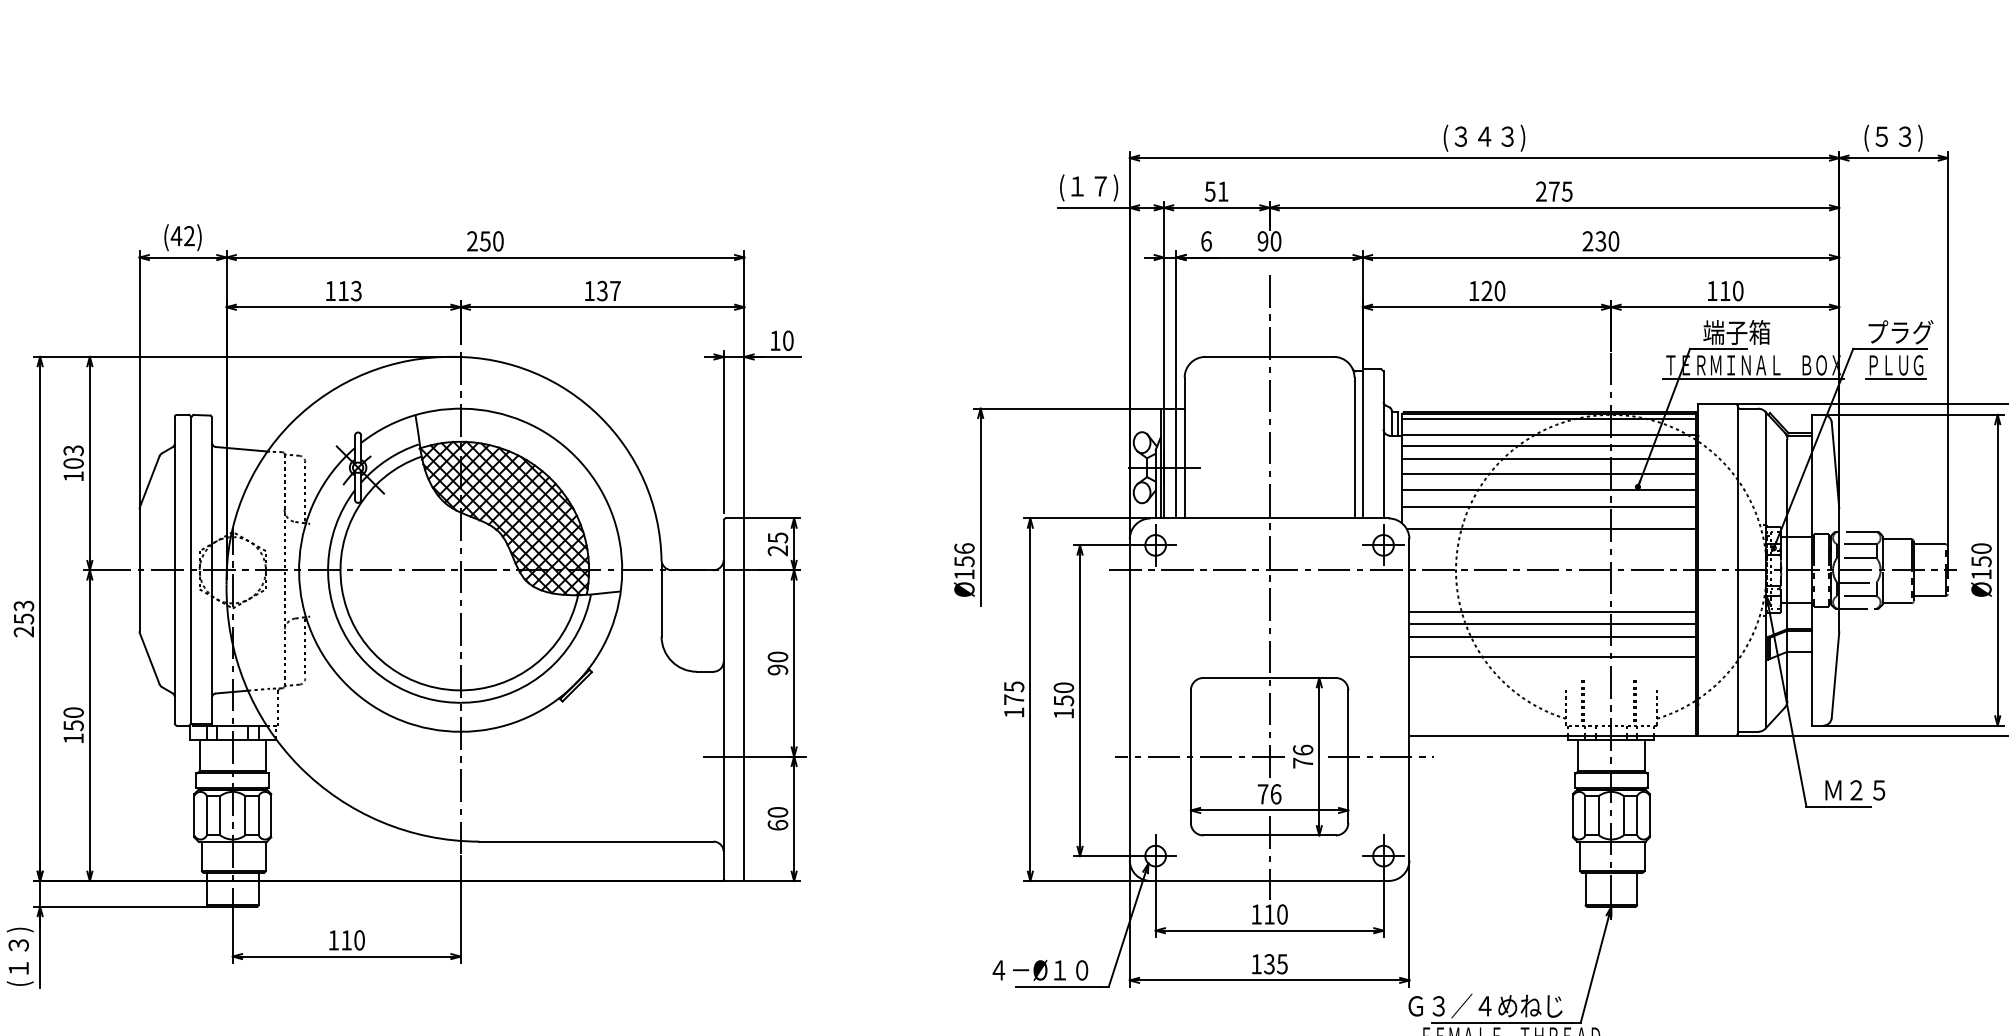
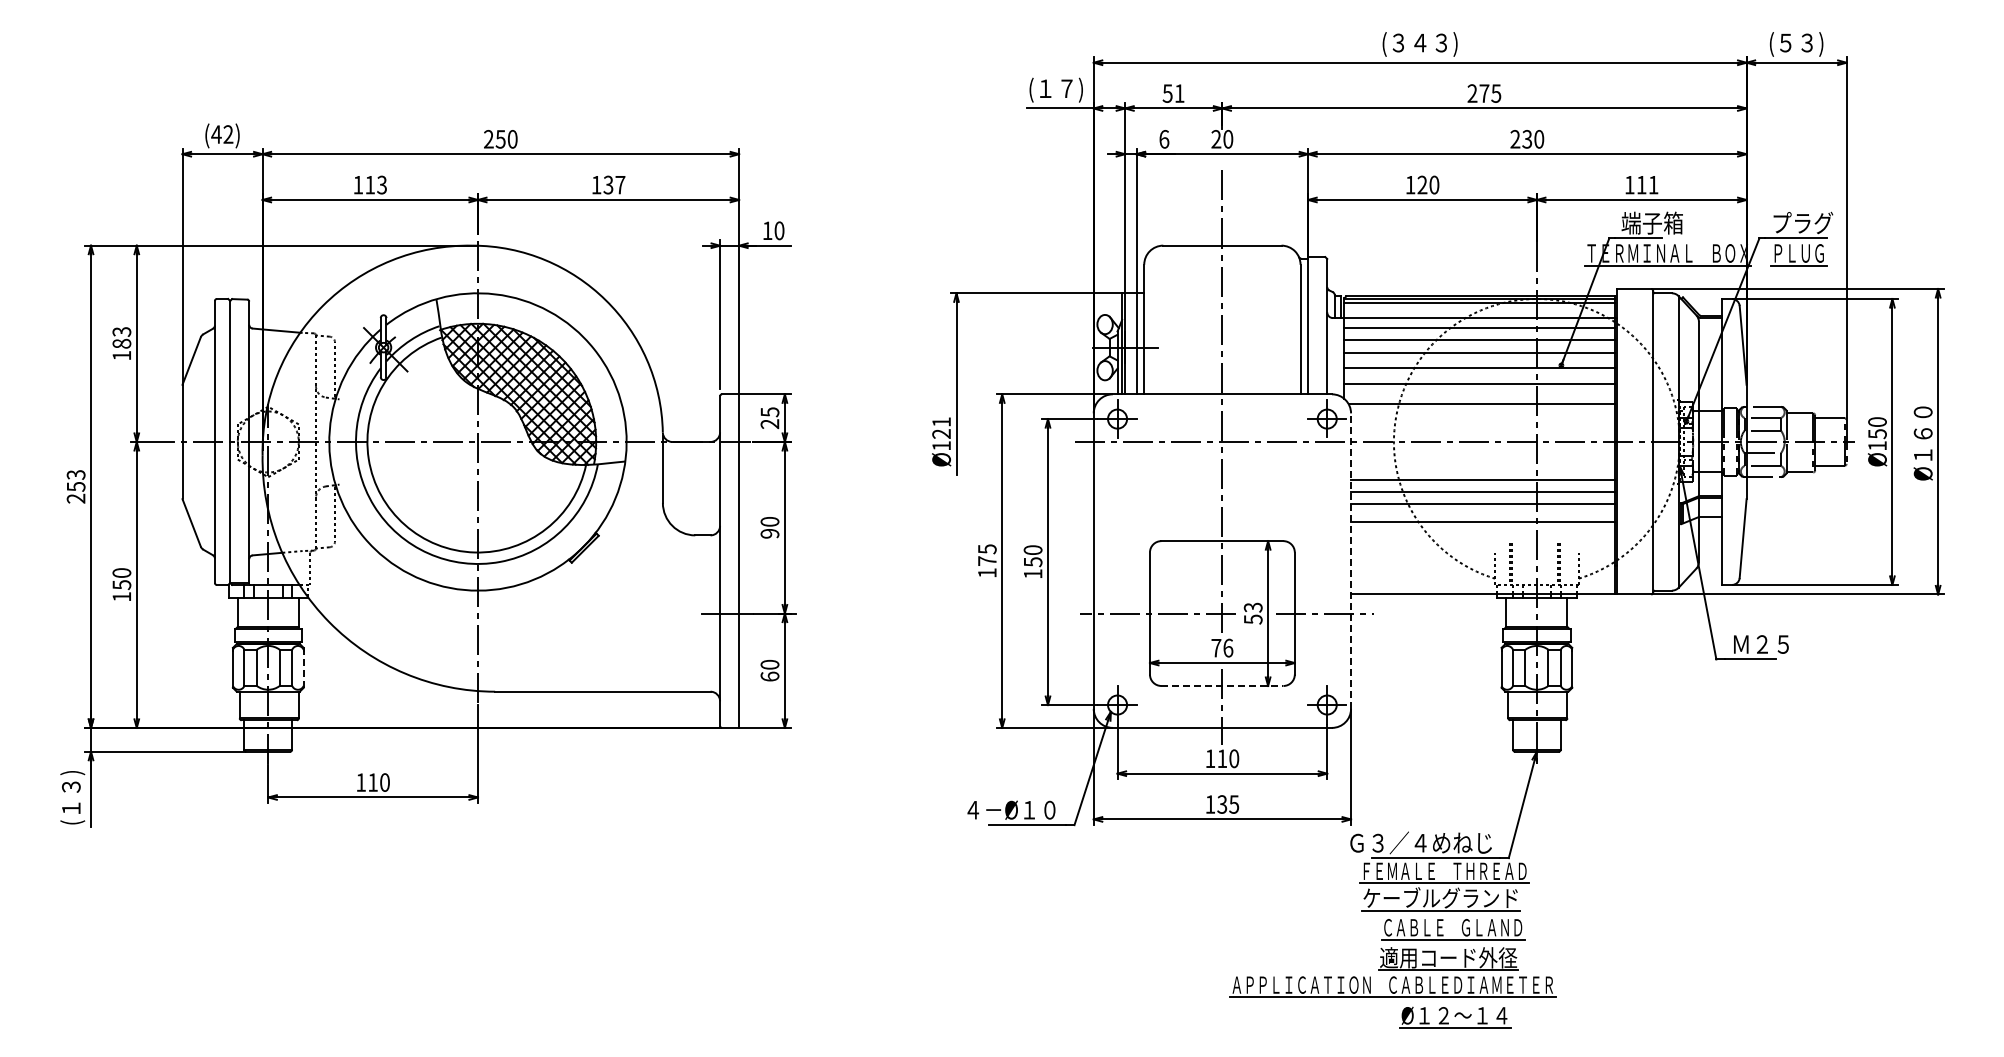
text: (1263, 241) -> (1216, 139), 90 -> 20
text: (1738, 290) -> (1653, 184), 110 -> 111
text: (73, 463) -> (121, 343), 103 -> 183
text: (964, 555) -> (941, 428), Ø156 -> Ø121
line: (1409, 700) -> (1351, 561), solid -> dashed
text: (1302, 756) -> (1252, 613), 76 -> 53
line: (271, 816) -> (303, 668), solid -> dashed
line: (1269, 834) -> (1222, 685), solid -> dashed

